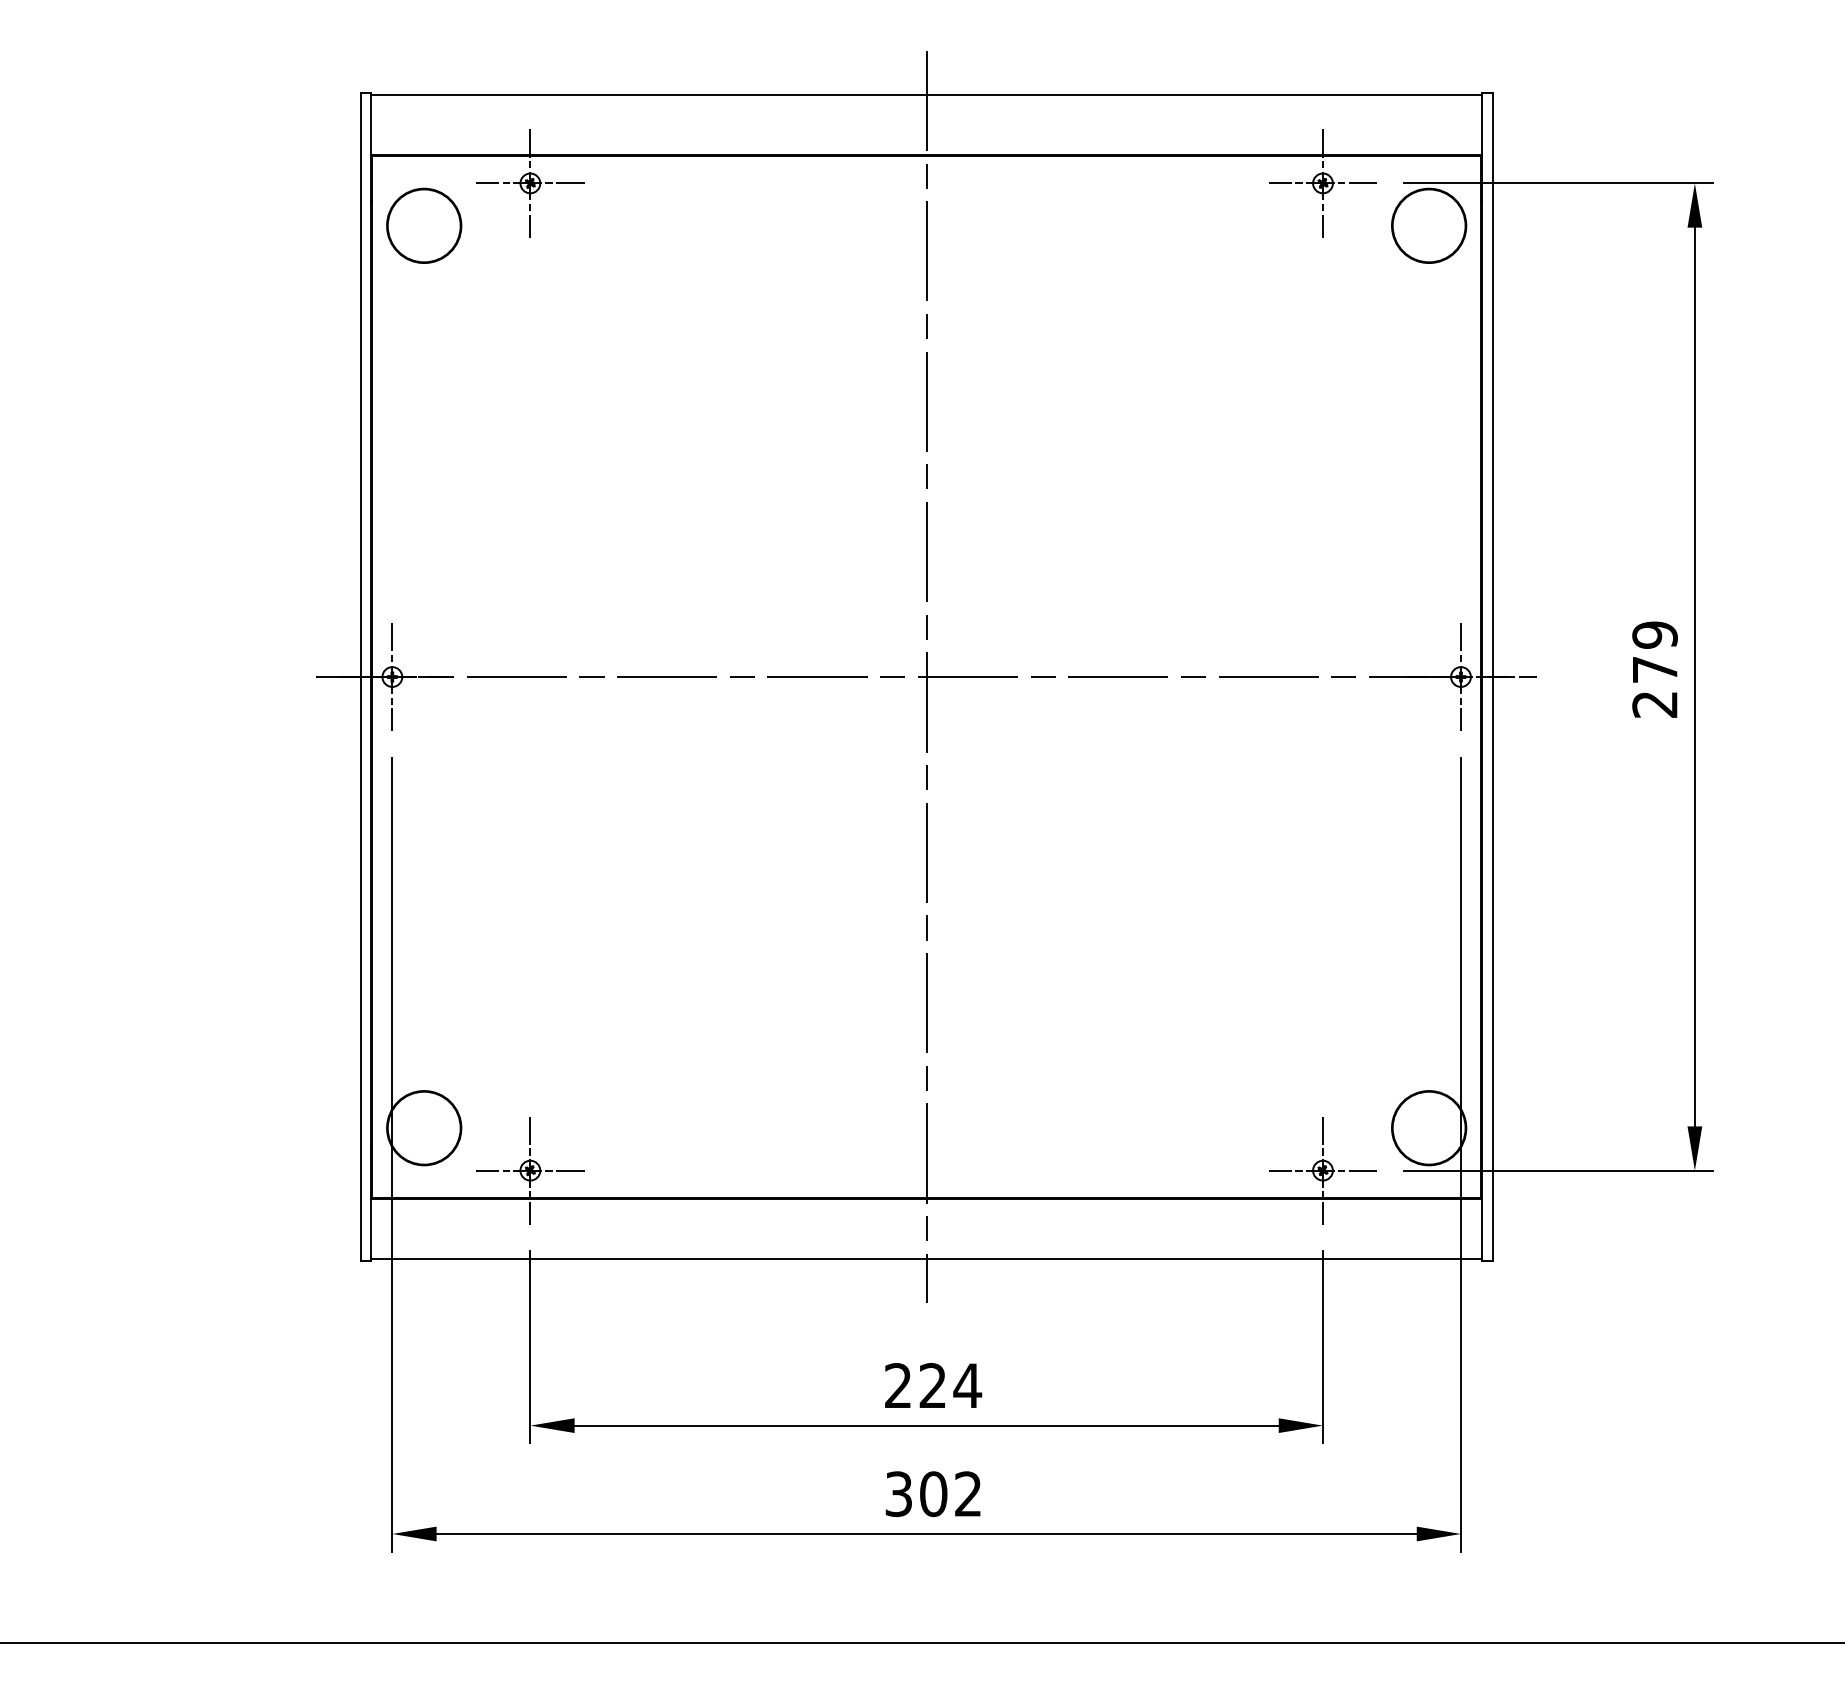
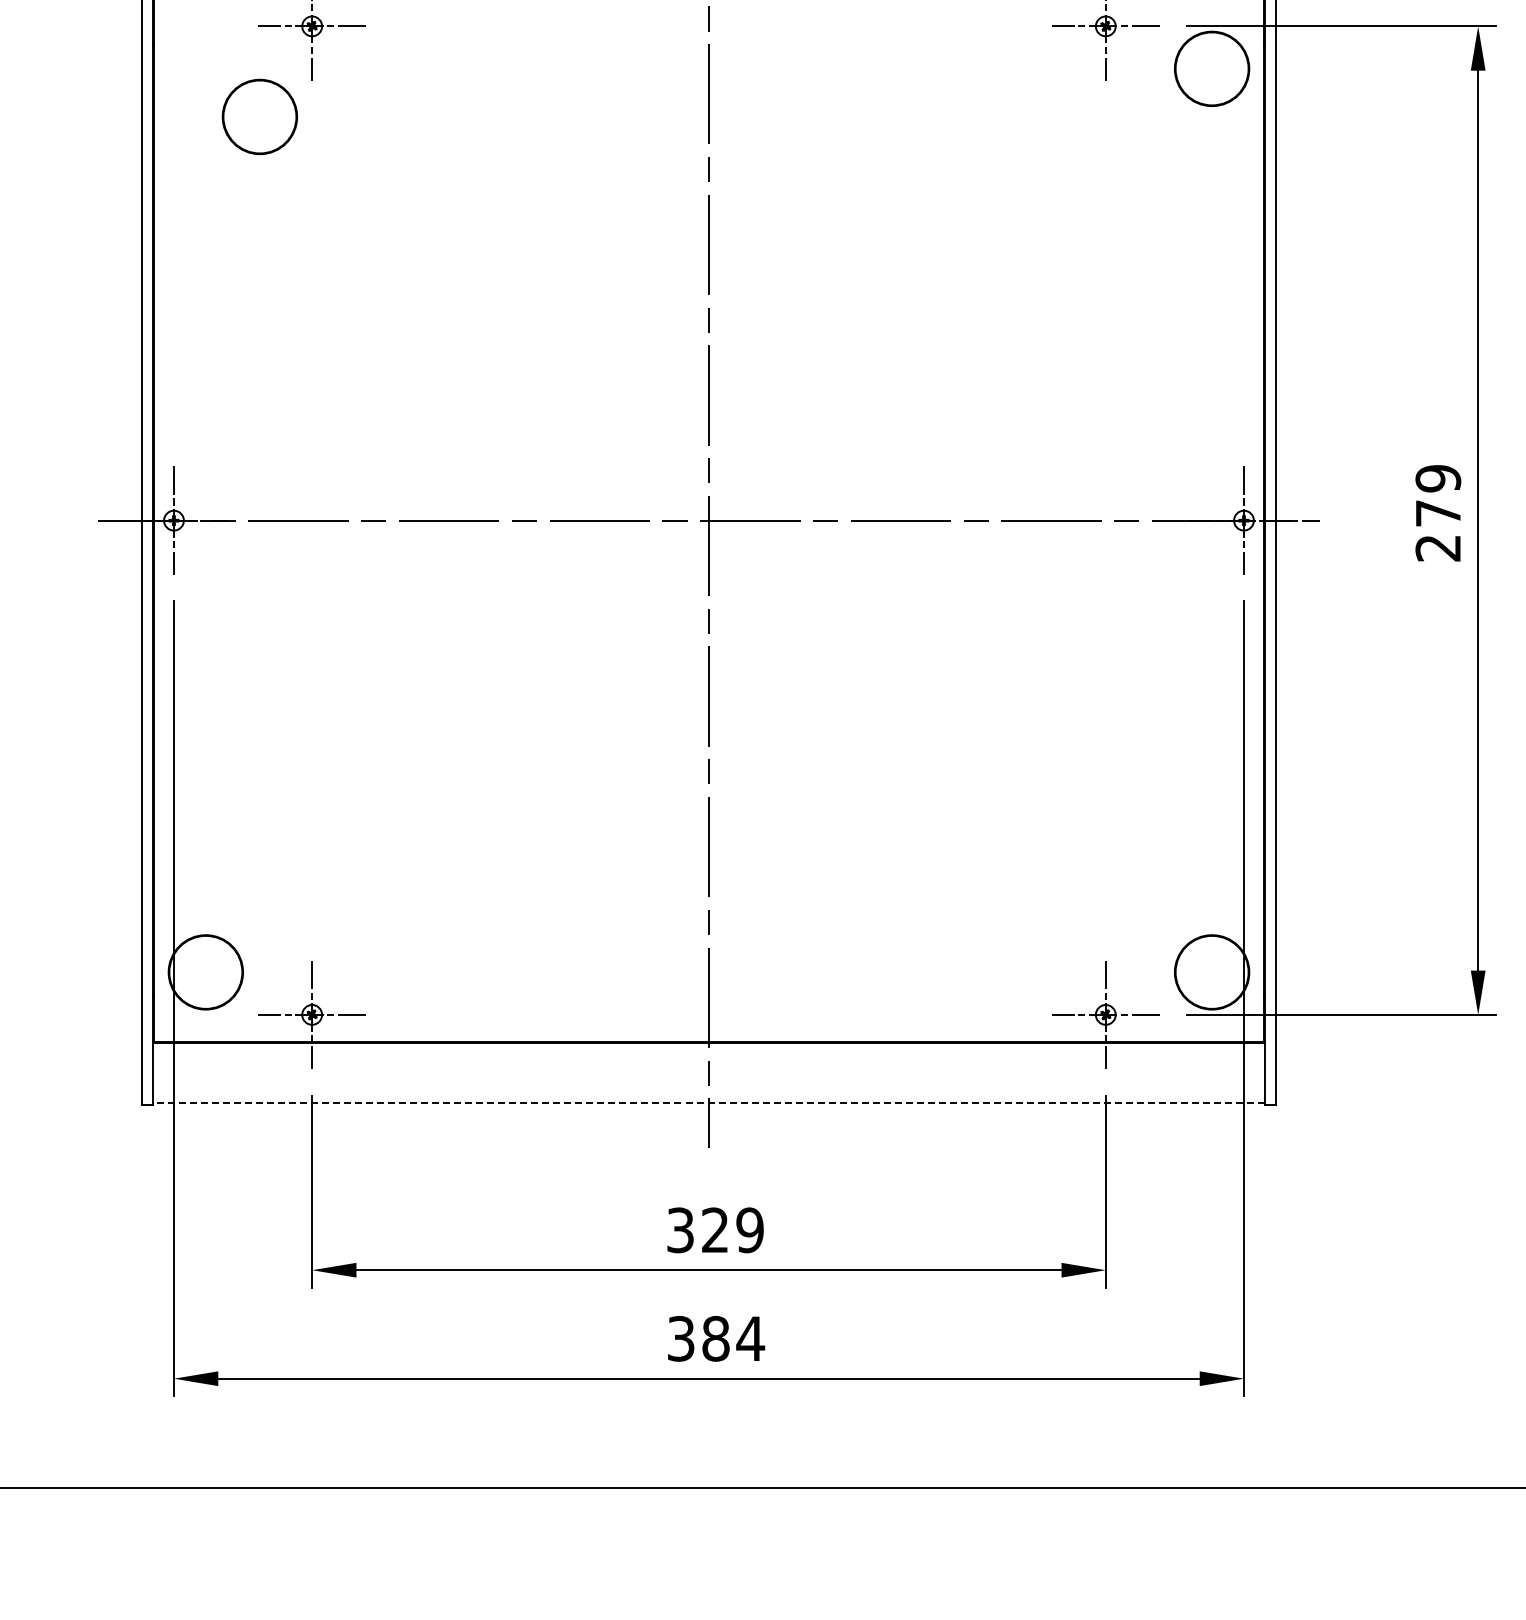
circle: (424, 225) -> (260, 116), moved
line: (926, 1259) -> (708, 1103), solid -> dashed
text: (933, 1385) -> (715, 1230), 224 -> 329
text: (951, 1493) -> (733, 1338), 302 -> 384

